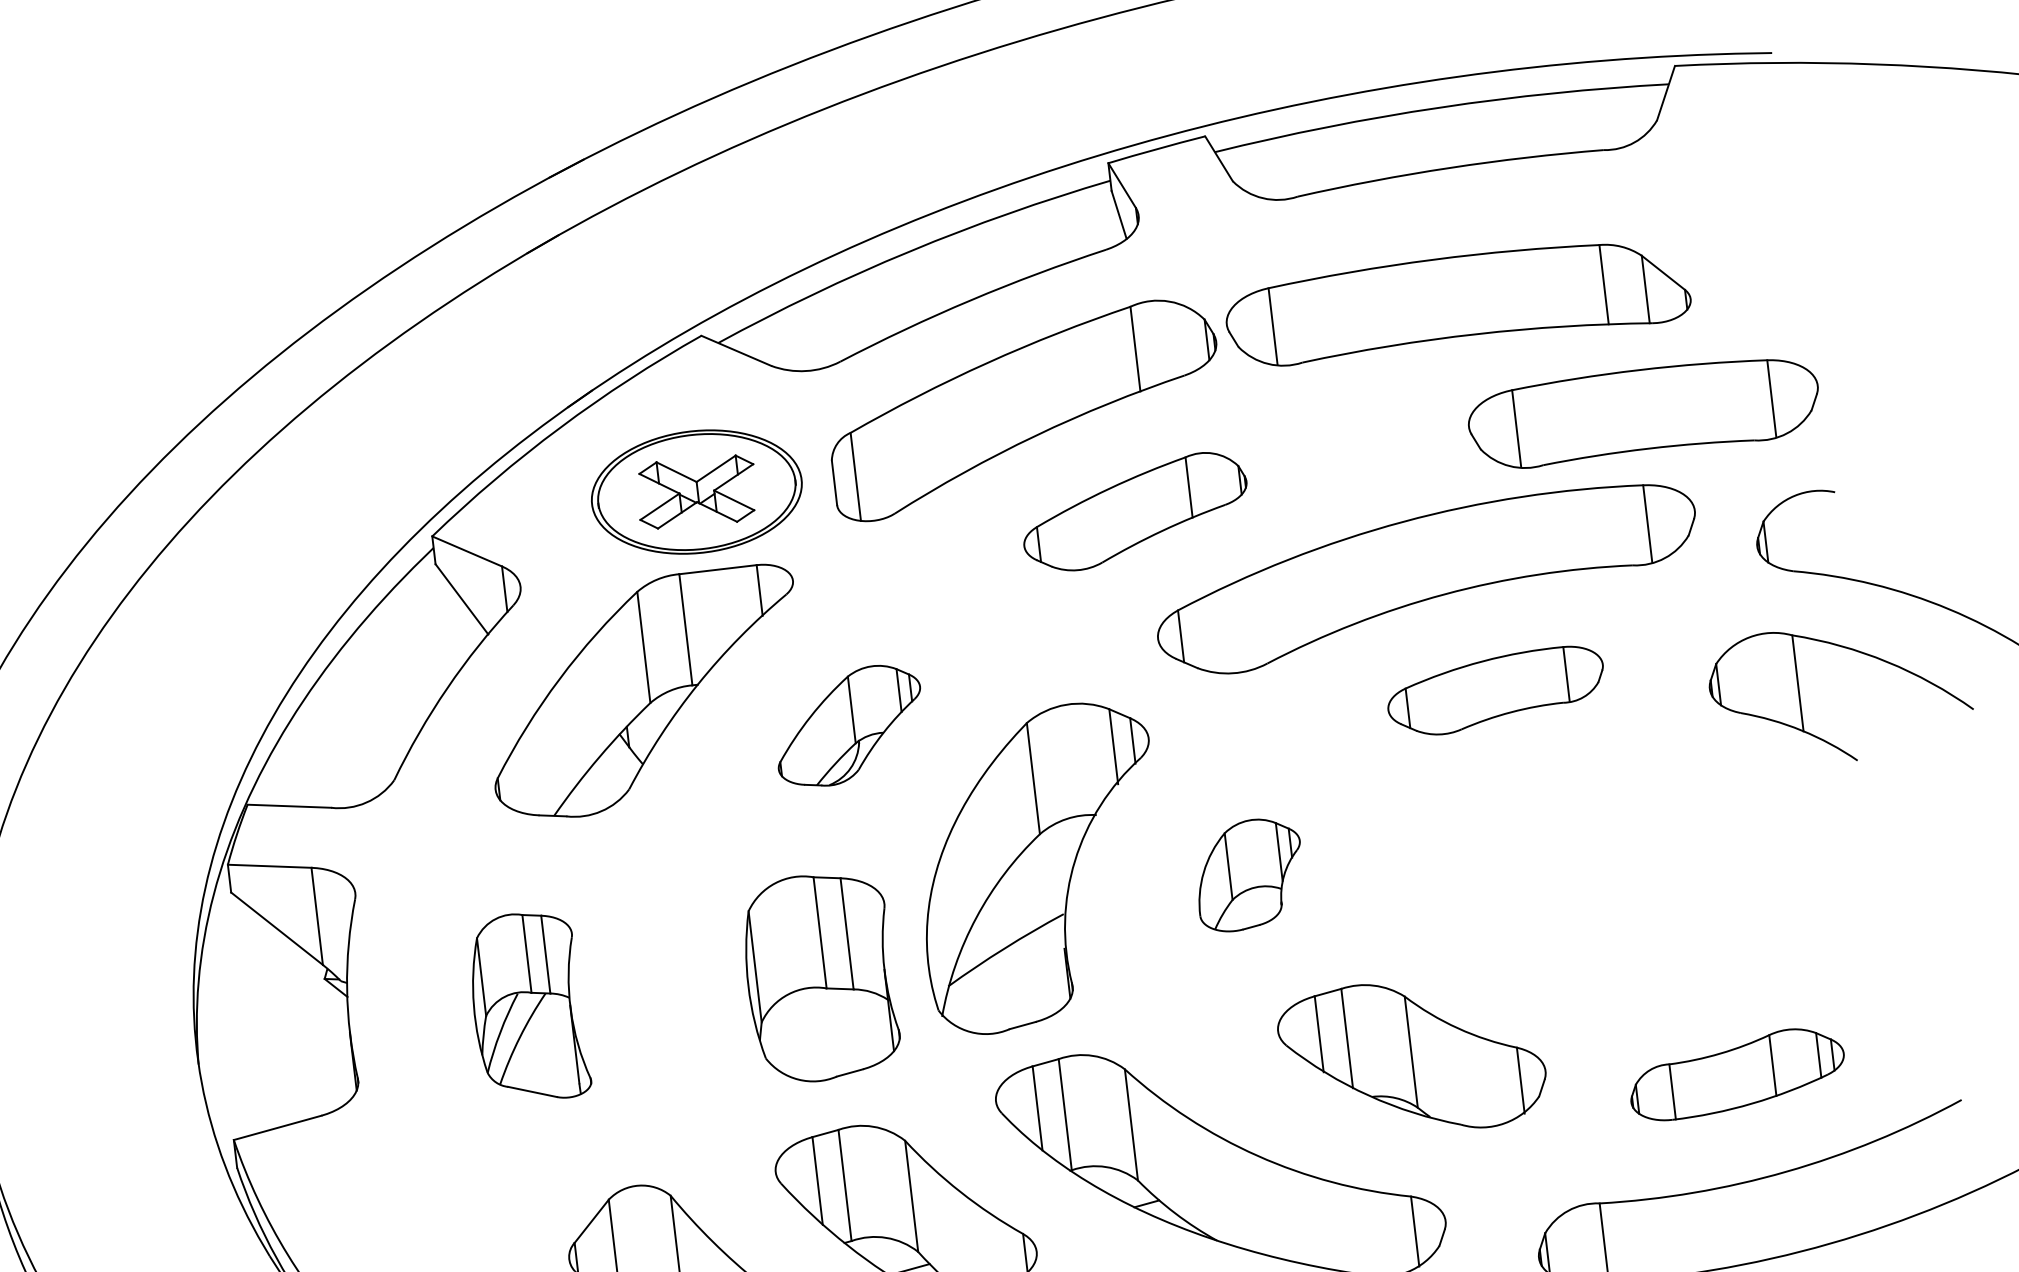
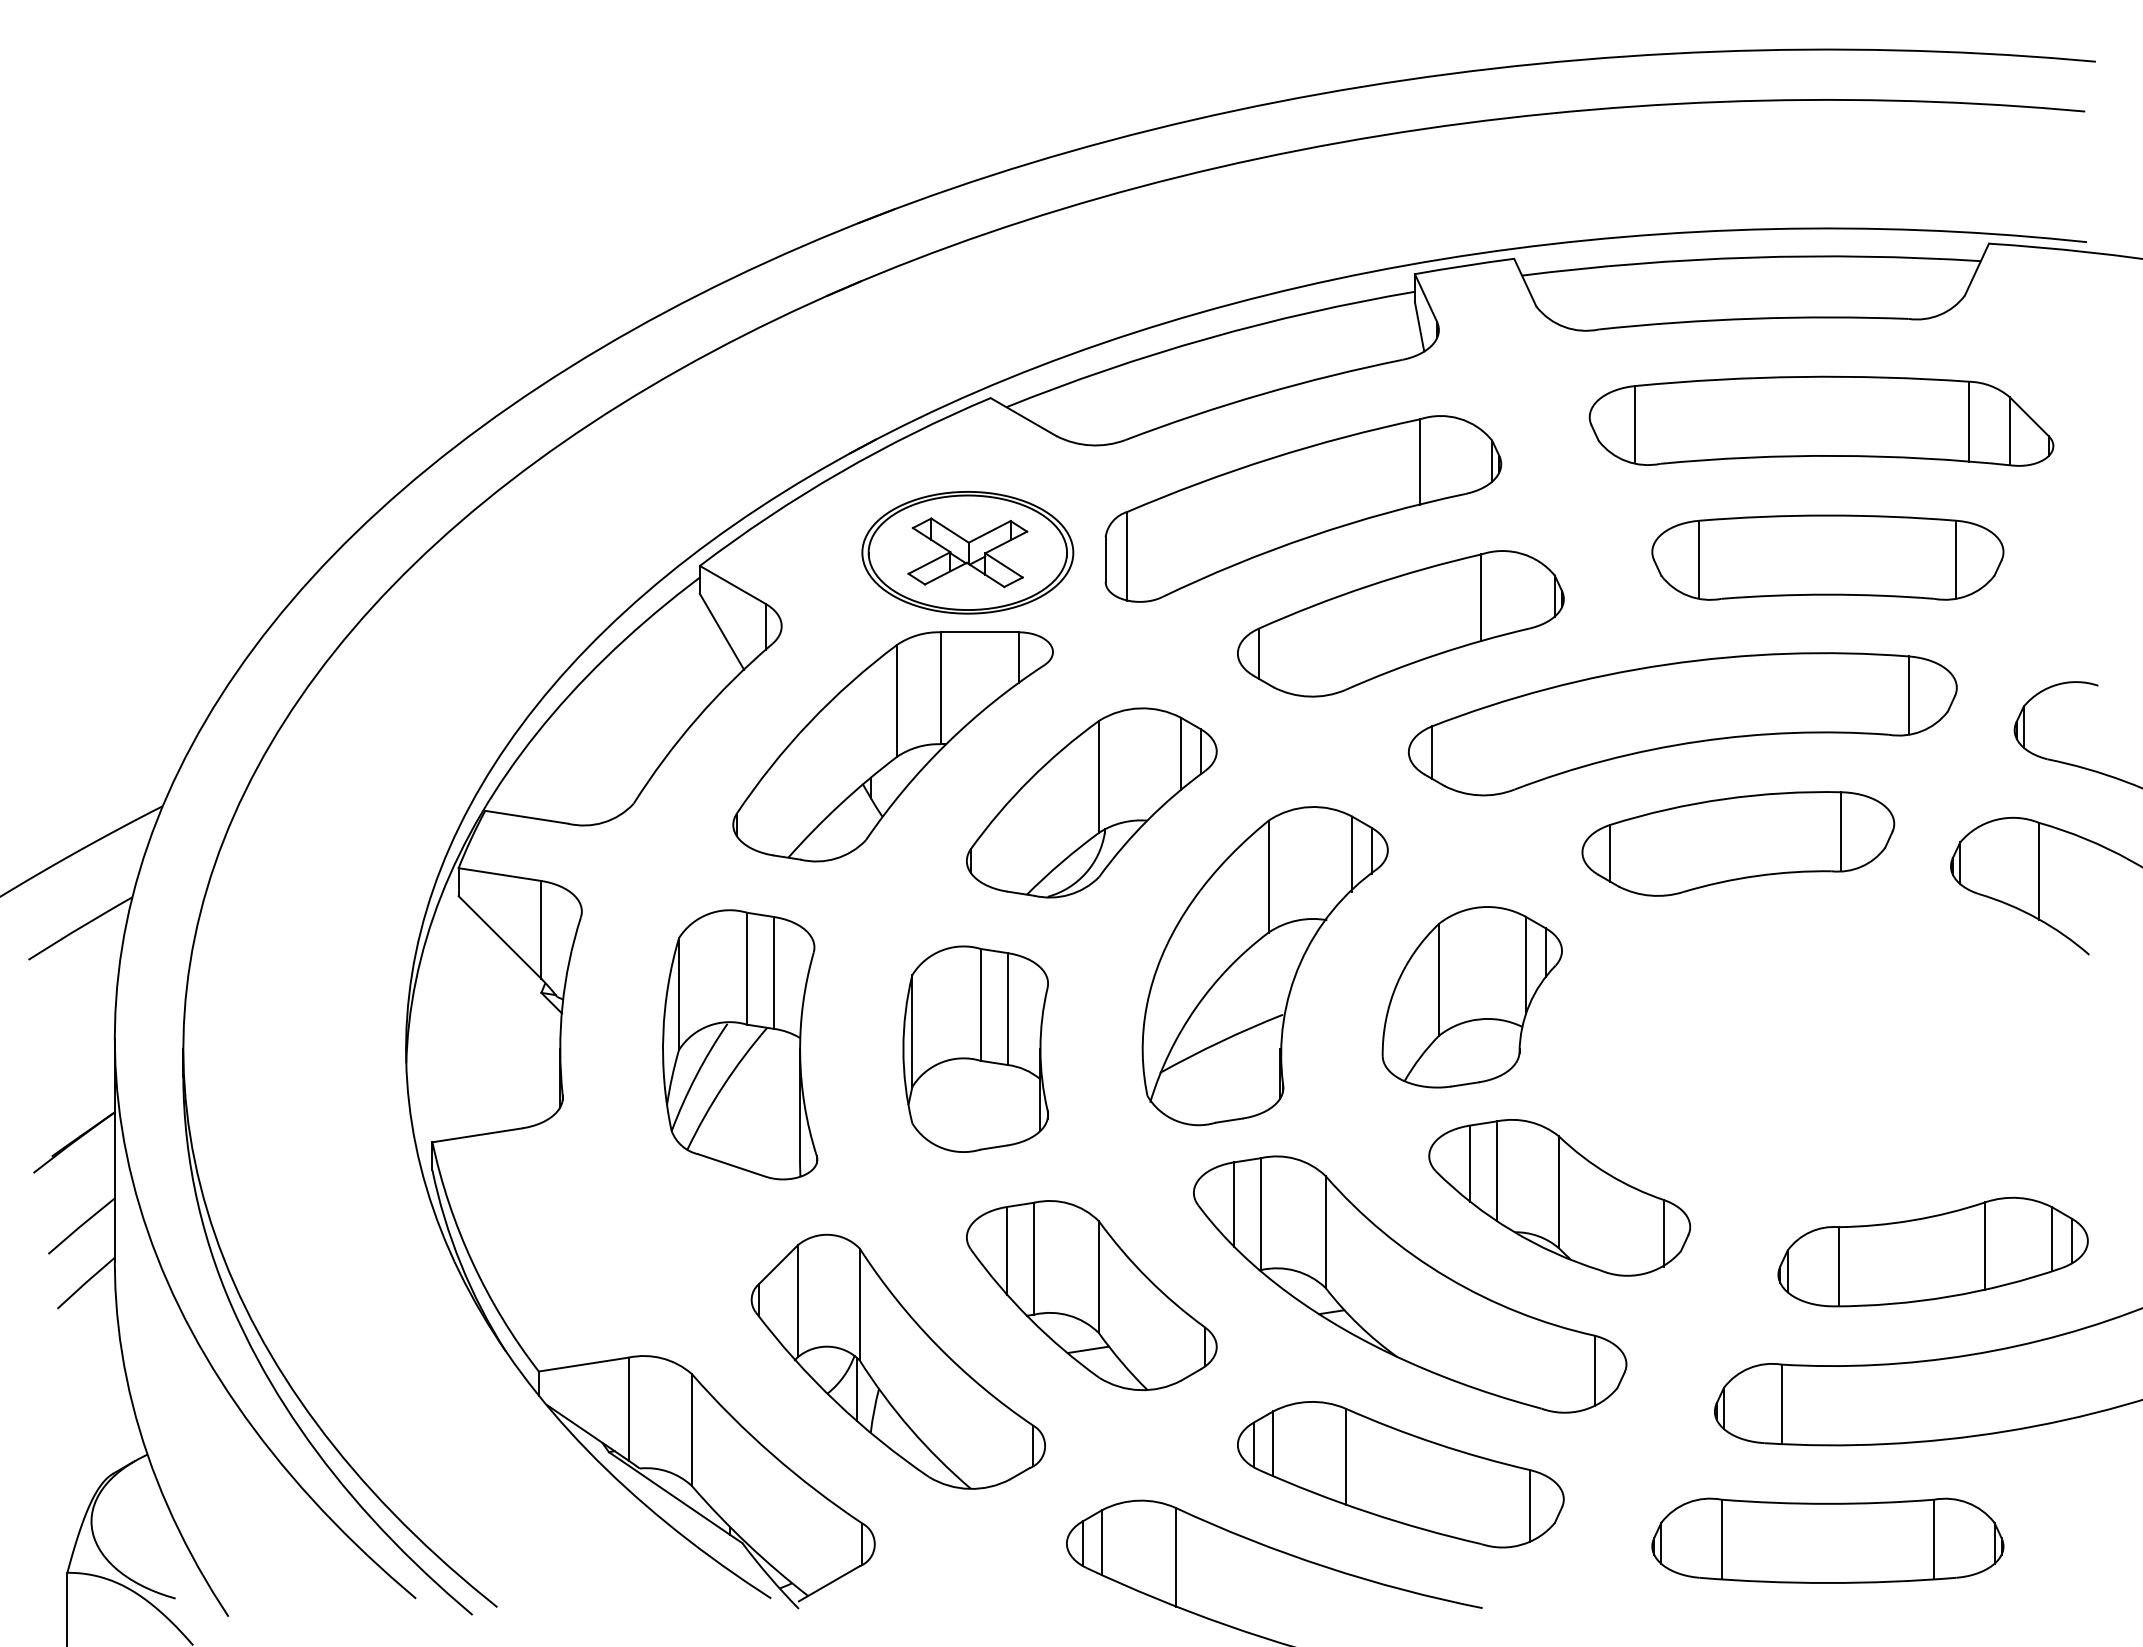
part: (1457, 300) -> (1821, 420), moved
part: (1643, 411) -> (1827, 557), moved
part: (1134, 511) -> (1400, 623), size x1.43
part: (1496, 690) -> (1738, 843), size x1.43
part: (848, 725) -> (1091, 802), size x1.67
part: (1248, 875) -> (1471, 997), size x1.67
part: (819, 976) -> (975, 1048), moved
part: (528, 1006) -> (740, 1044), size x1.43
part: (1412, 1057) -> (1559, 1197), moved
part: (1736, 1073) -> (1932, 1251), size x1.43

